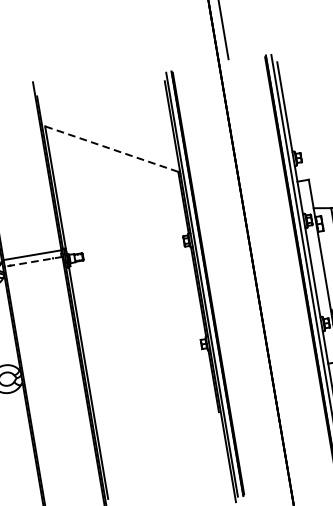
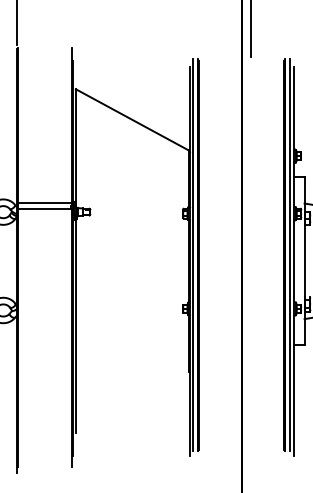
line: (110, 148) -> (131, 119), dashed -> solid
line: (33, 262) -> (44, 209), dashed -> solid

